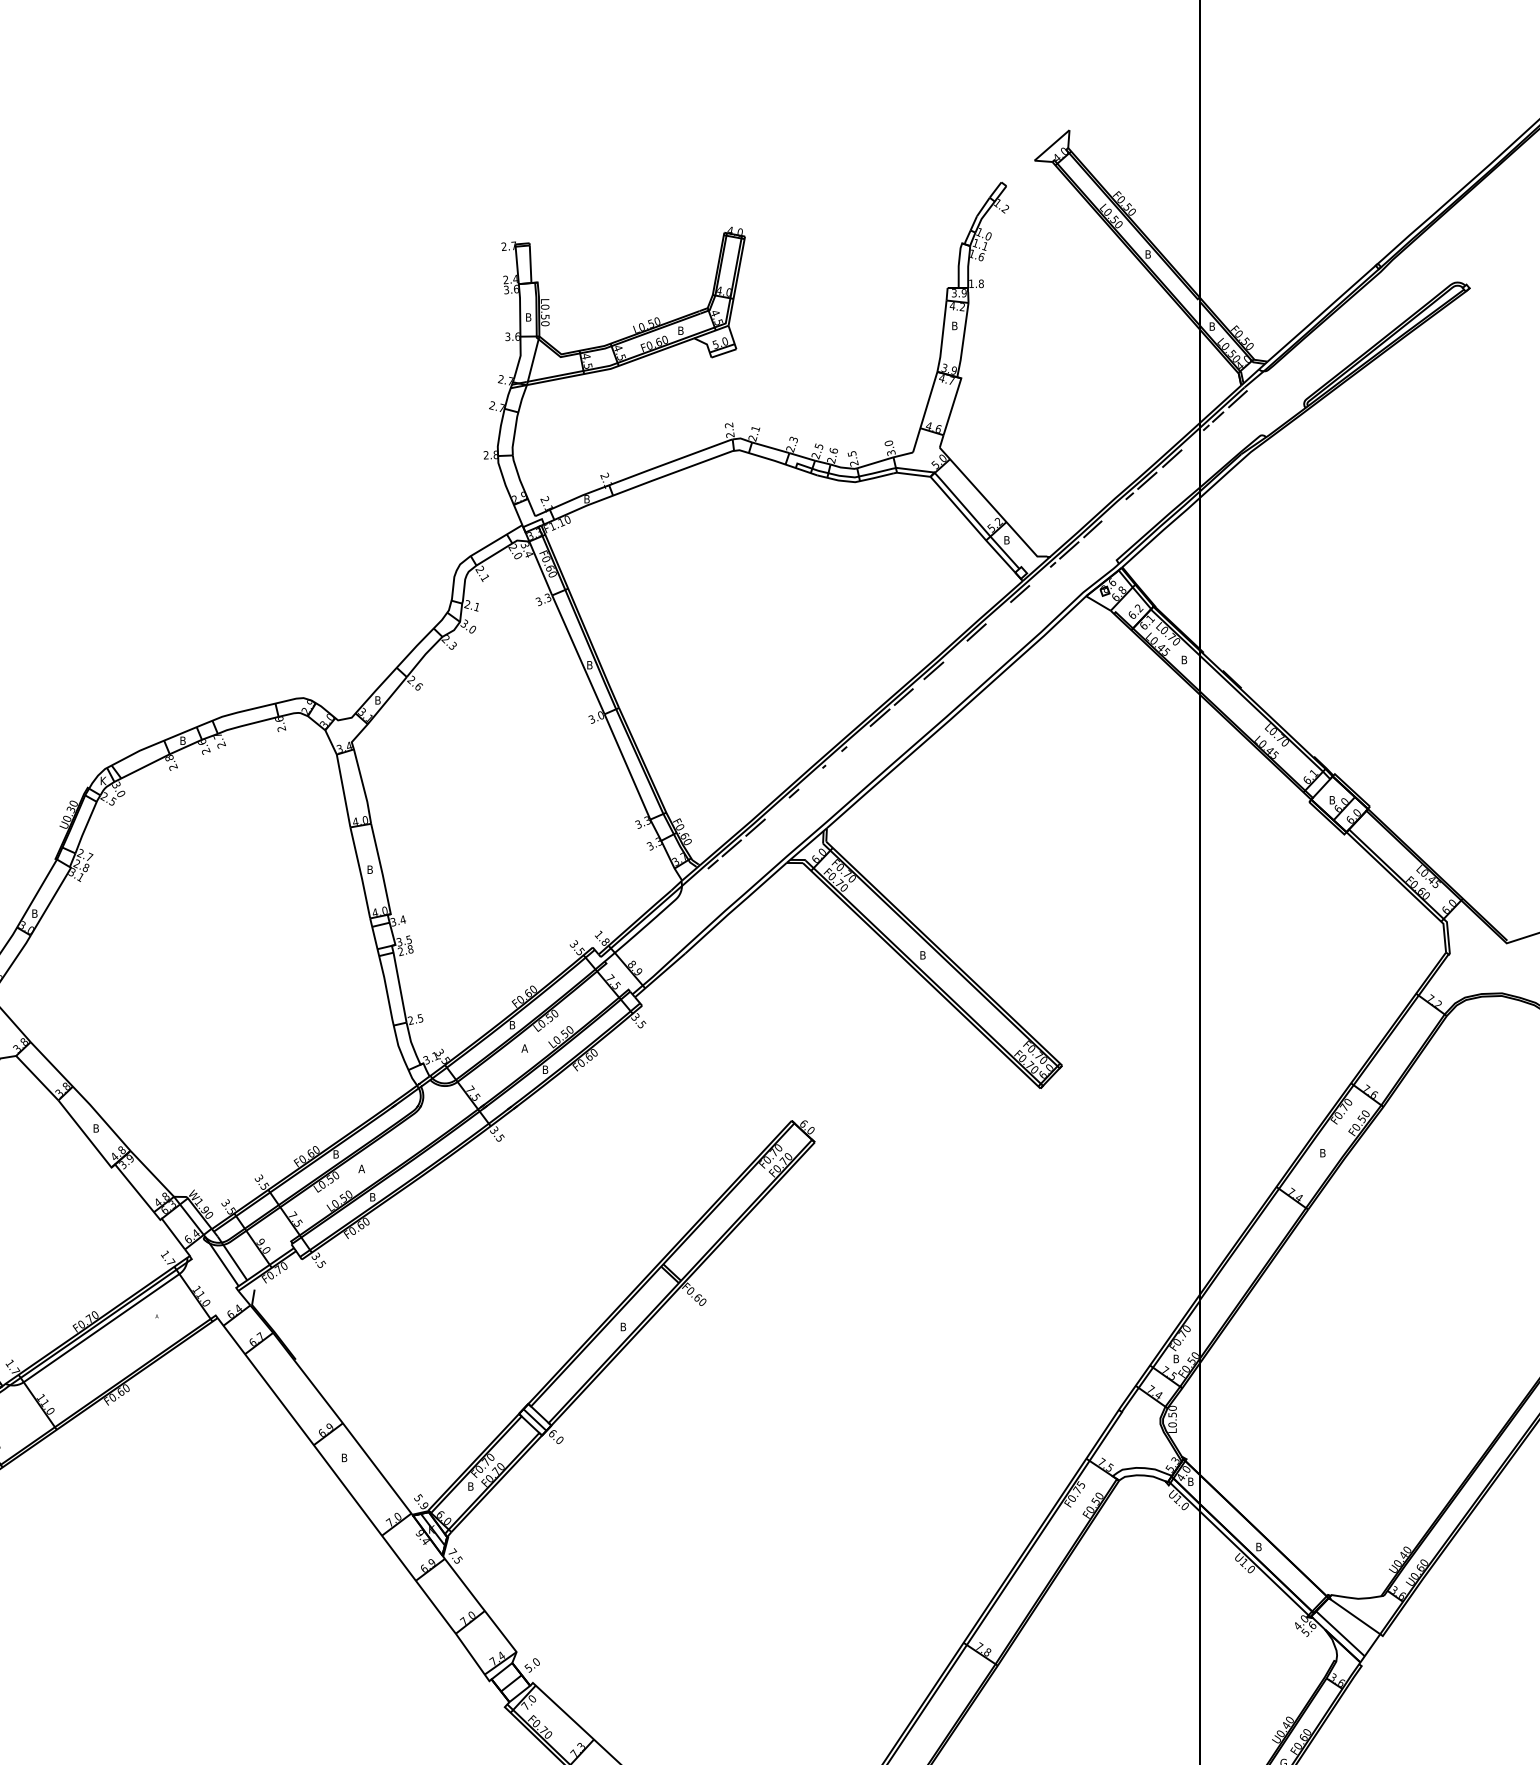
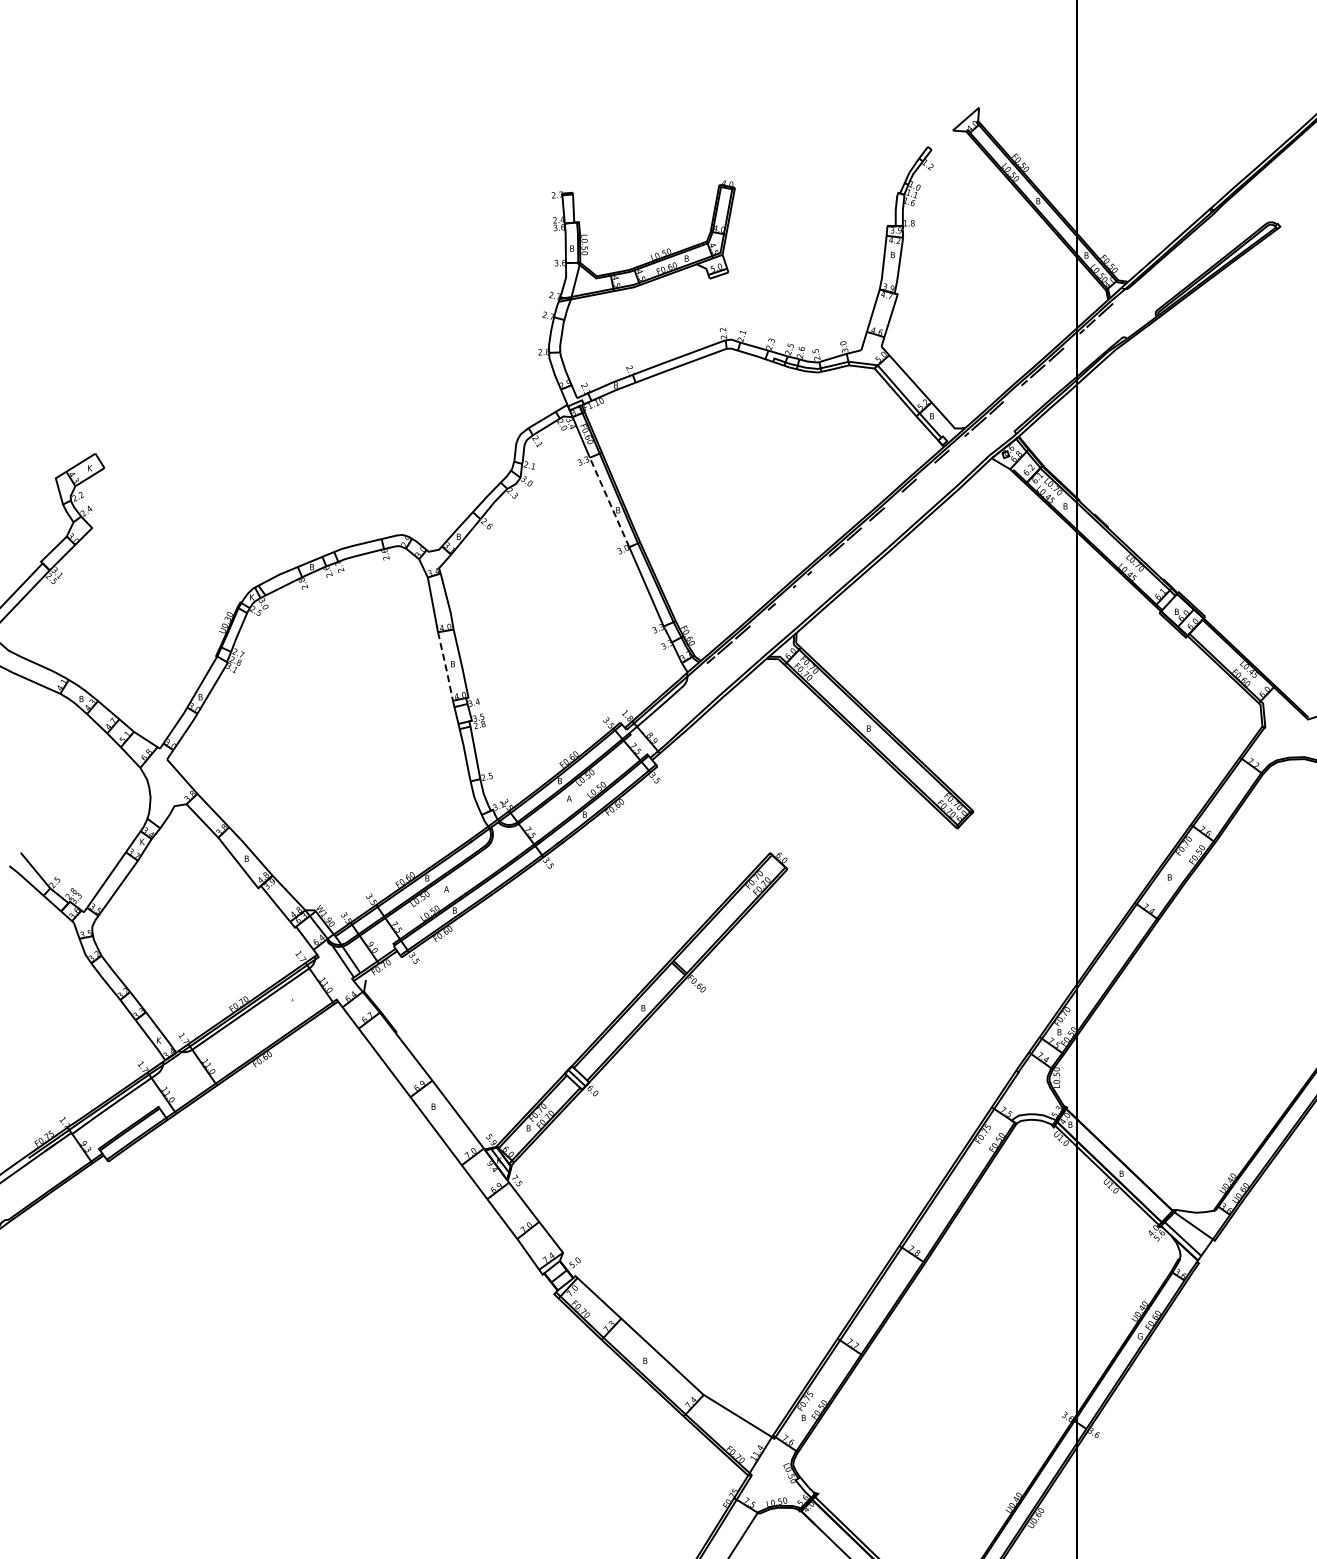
line: (578, 654) -> (609, 502), solid -> dashed
line: (361, 874) -> (446, 667), solid -> dashed

